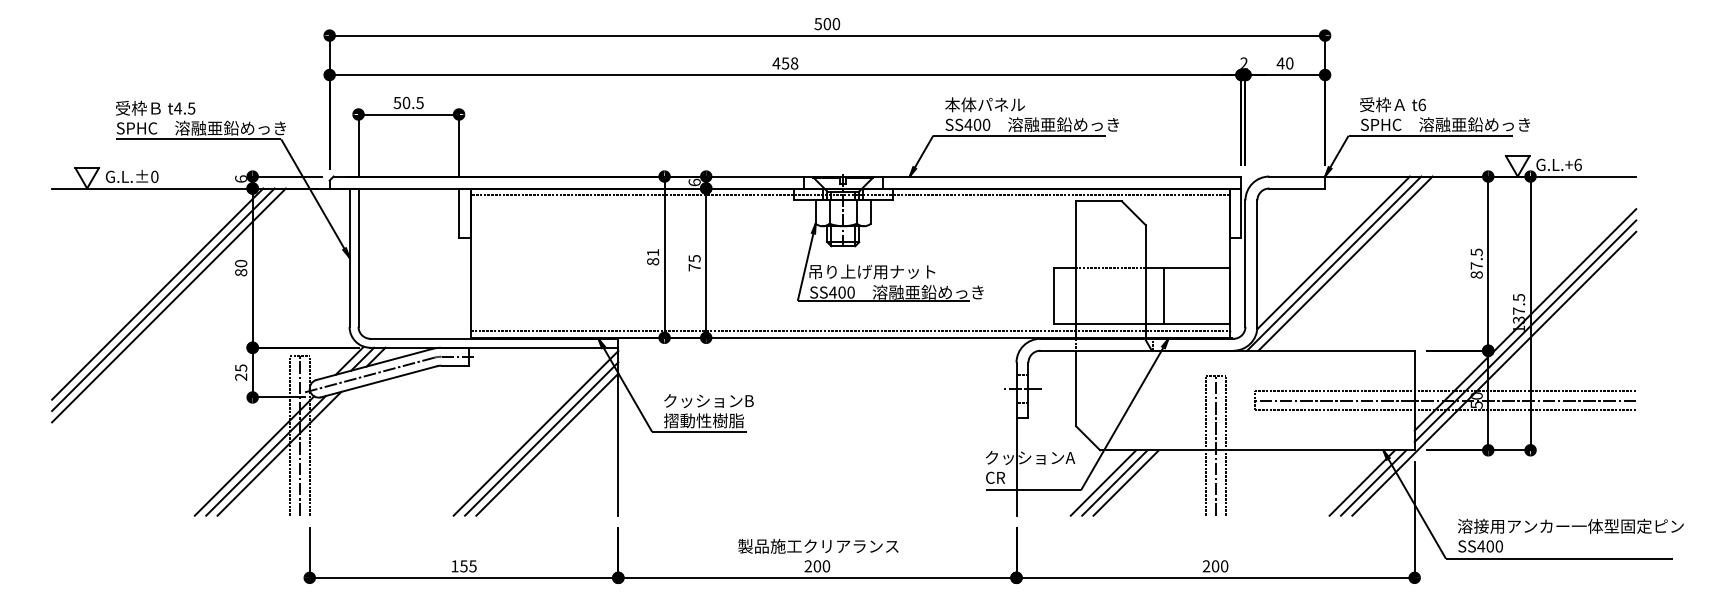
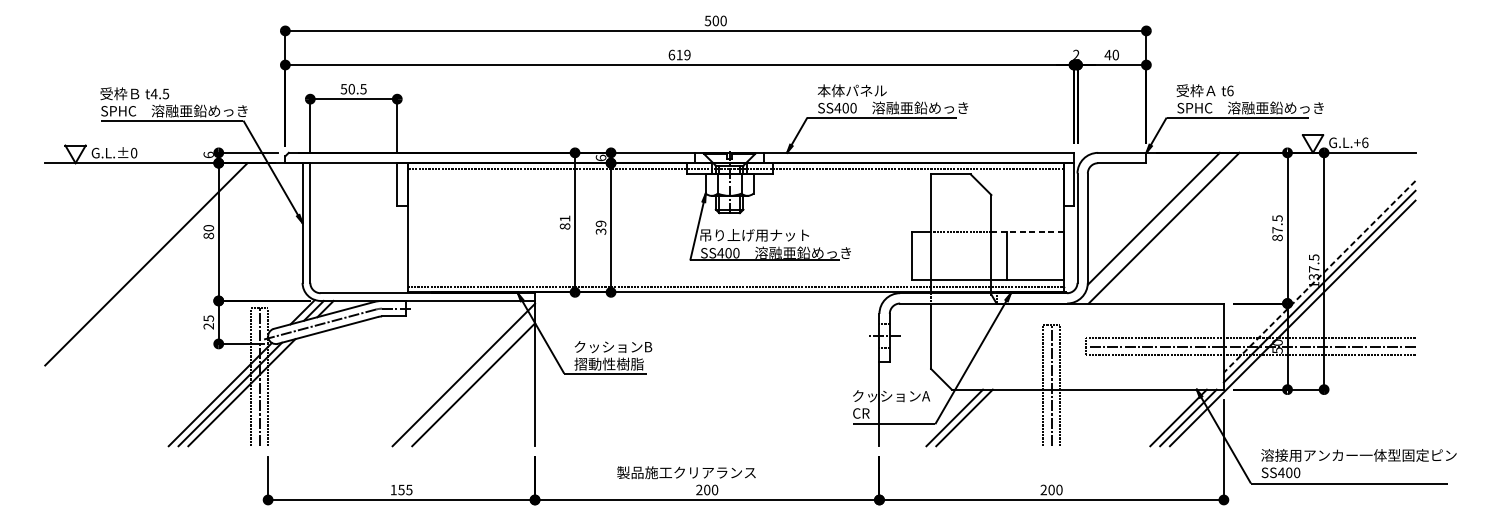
text: (785, 63) -> (679, 55), 458 -> 619
text: (694, 263) -> (600, 228), 75 -> 39
line: (1334, 263) -> (1154, 228), removed
line: (1187, 268) -> (1027, 232), solid -> dashed
line: (157, 293) -> (136, 254), removed
line: (163, 299) -> (141, 259), removed
line: (1525, 319) -> (1319, 276), solid -> dashed
line: (541, 438) -> (468, 379), removed
line: (1125, 482) -> (973, 417), removed
text: (818, 545) -> (686, 471), moved

